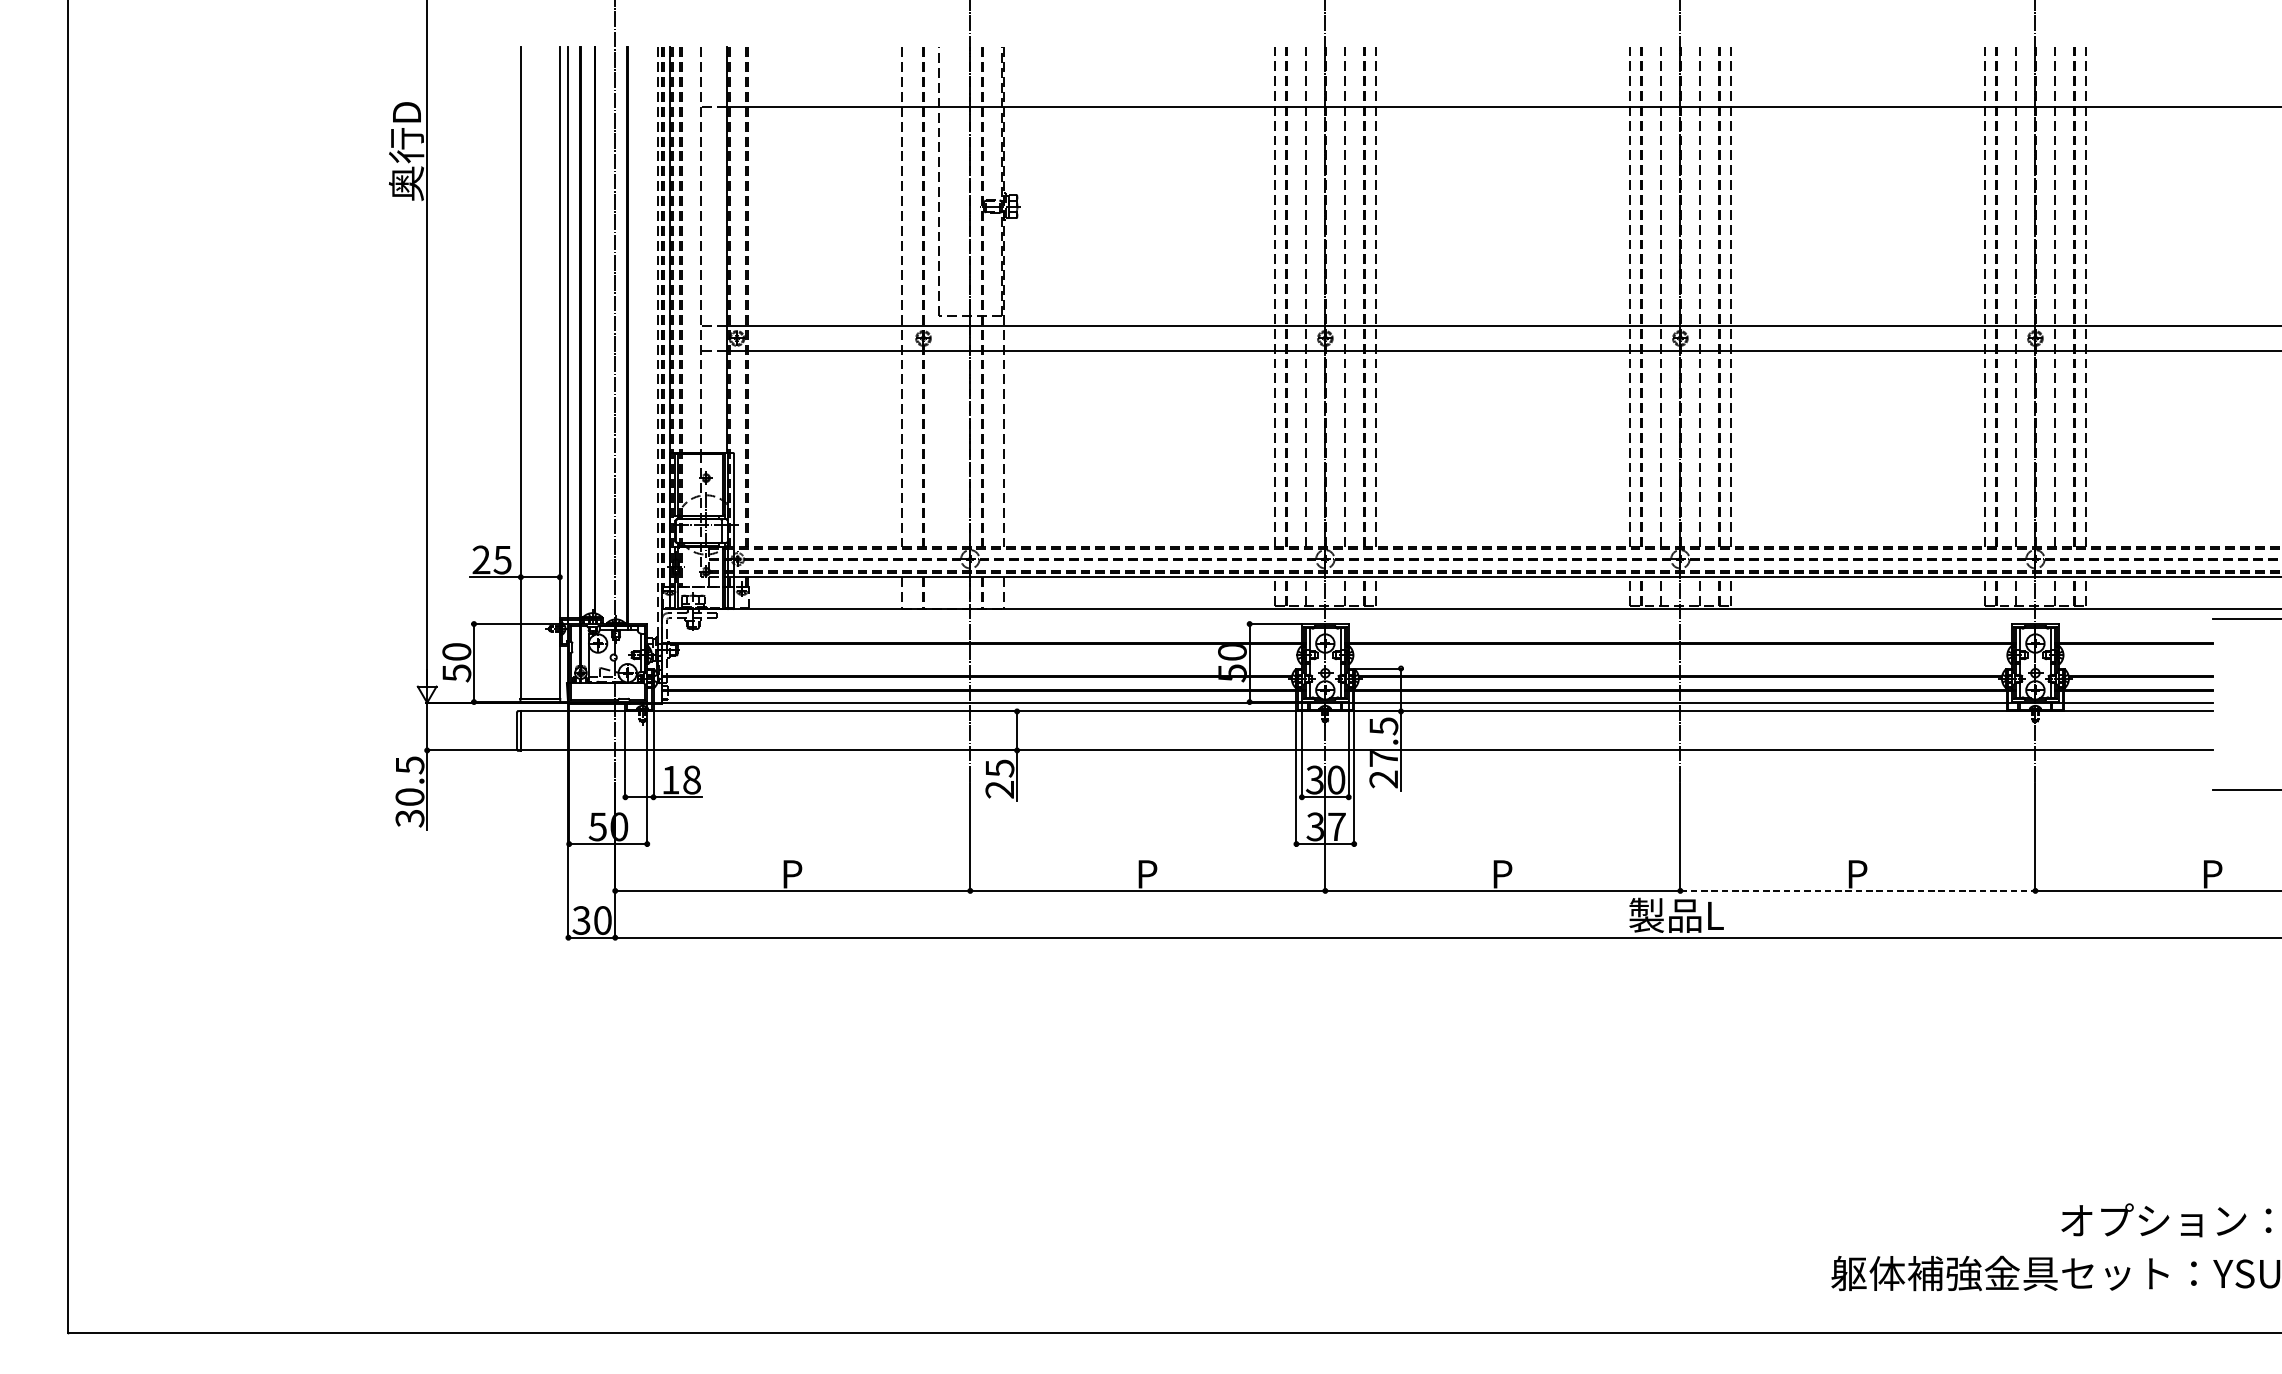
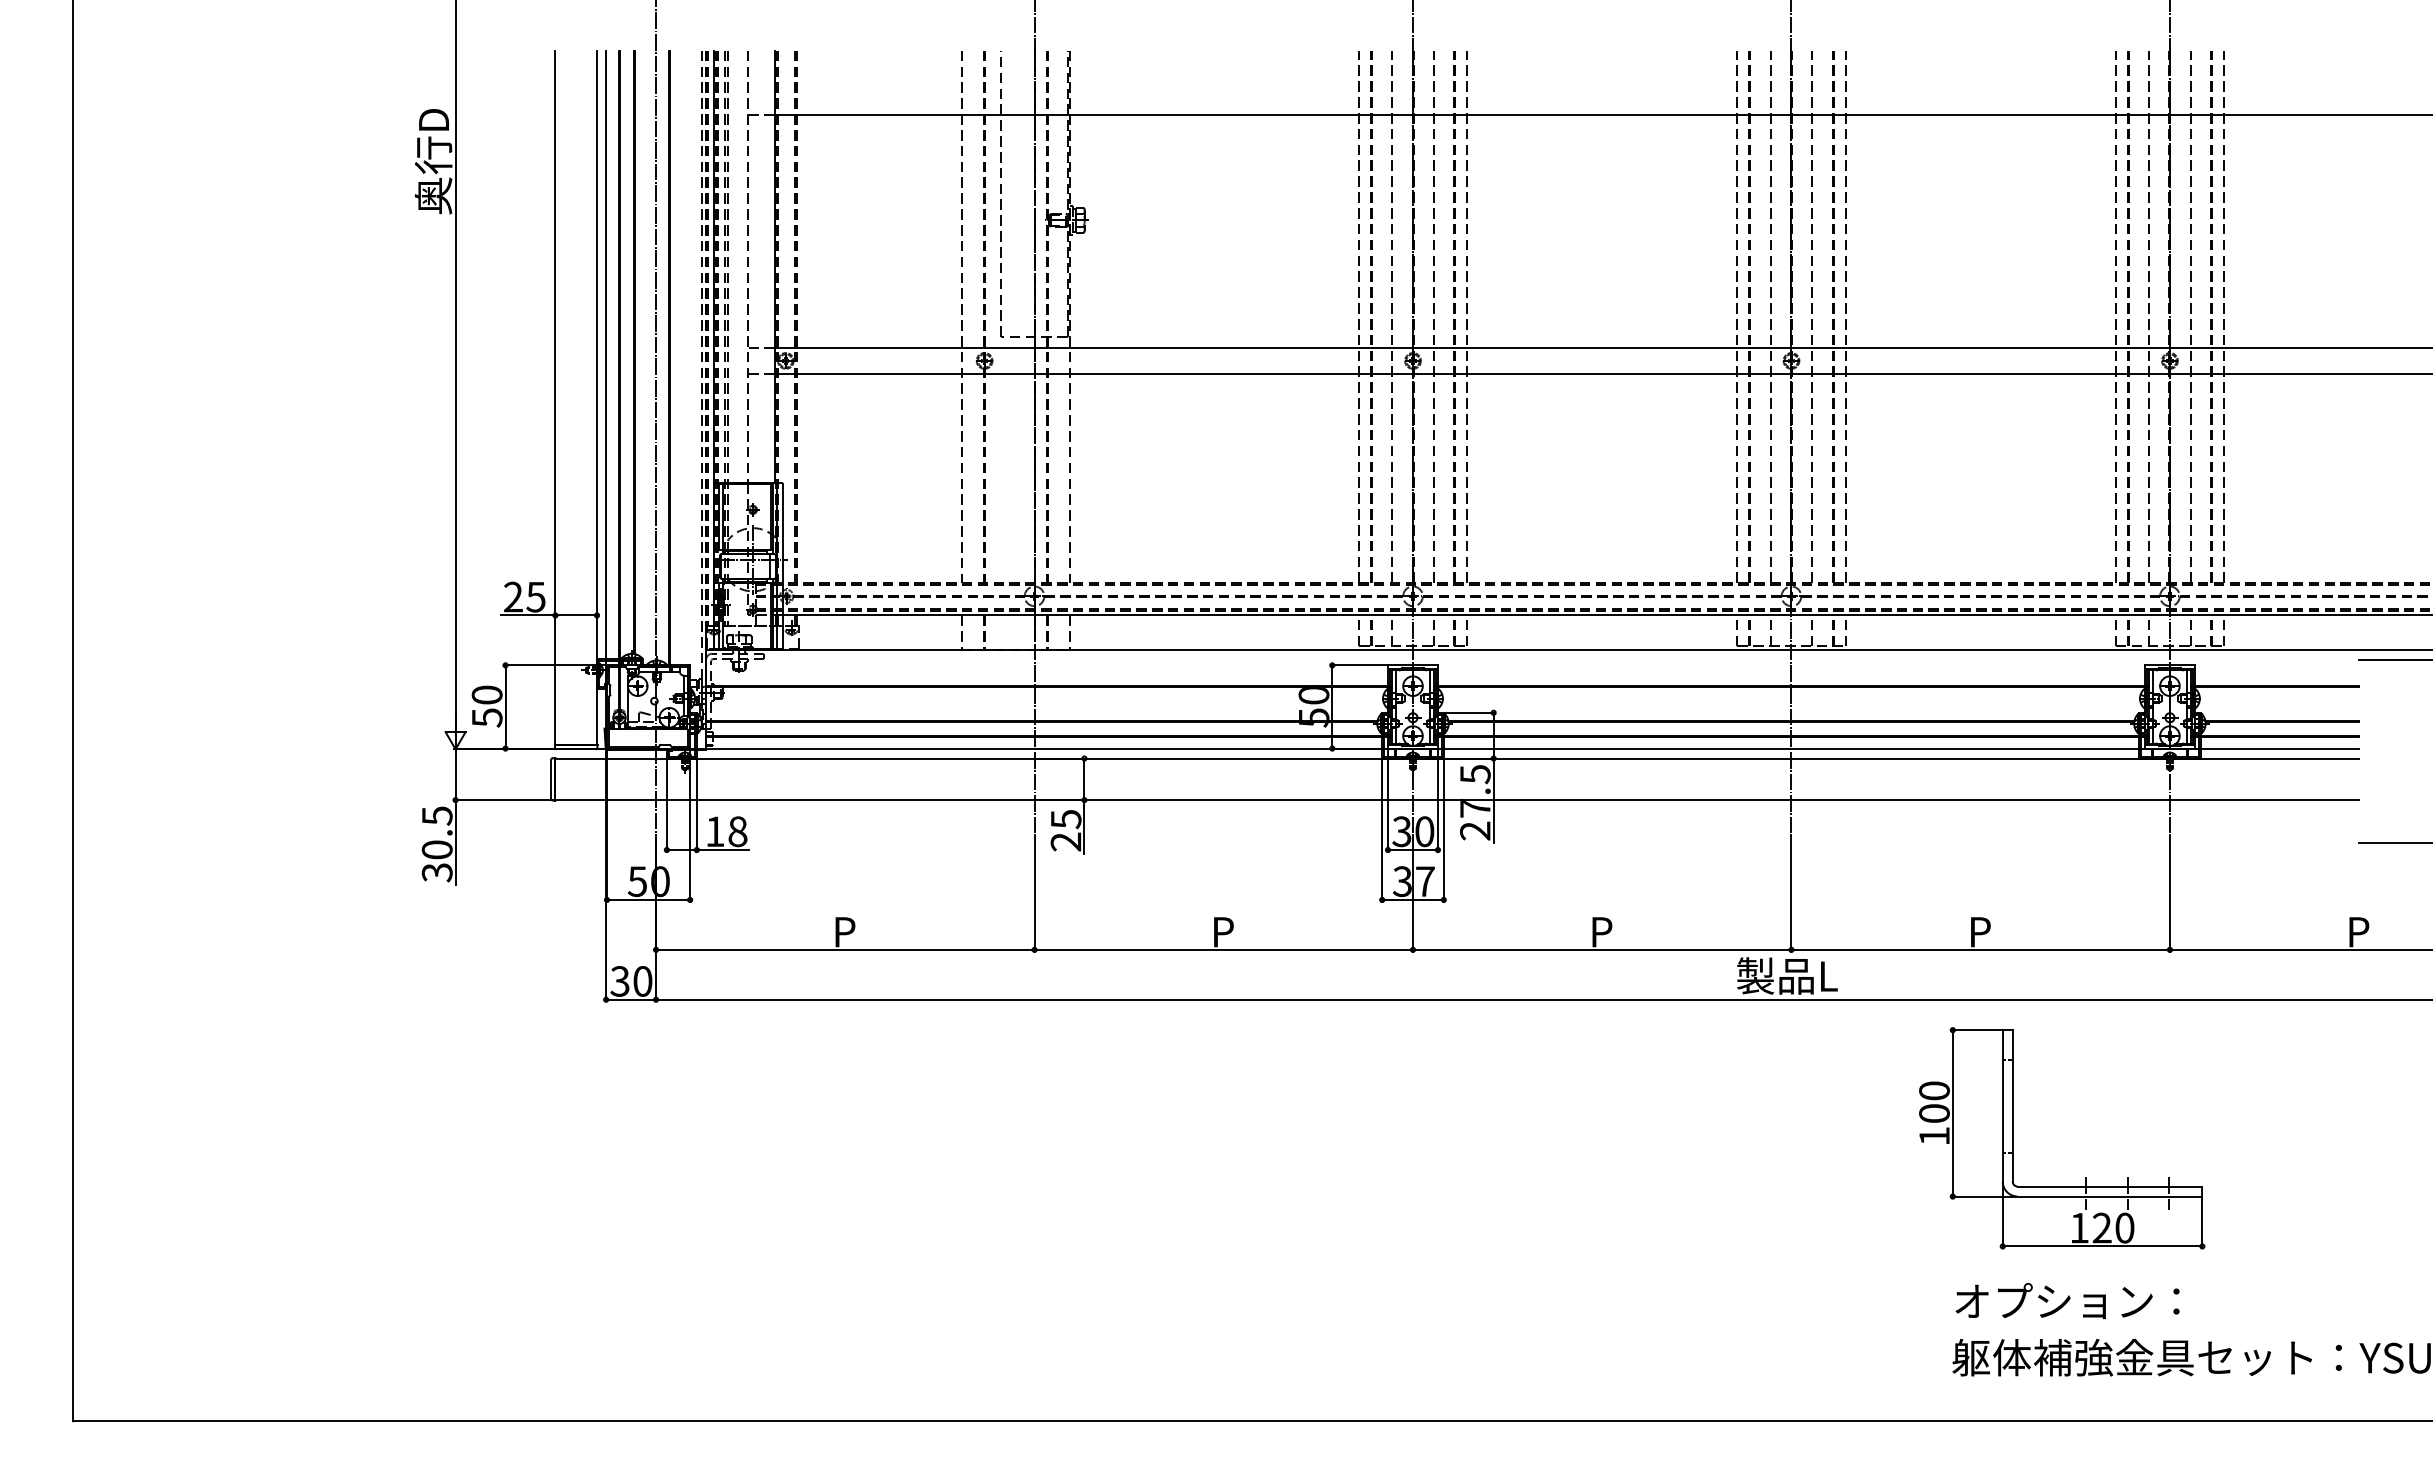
line: (1858, 890) -> (1981, 949), dashed -> solid
part: (1956, 1104) -> (2085, 1177), added
text: (2166, 1220) -> (2067, 1301), moved

